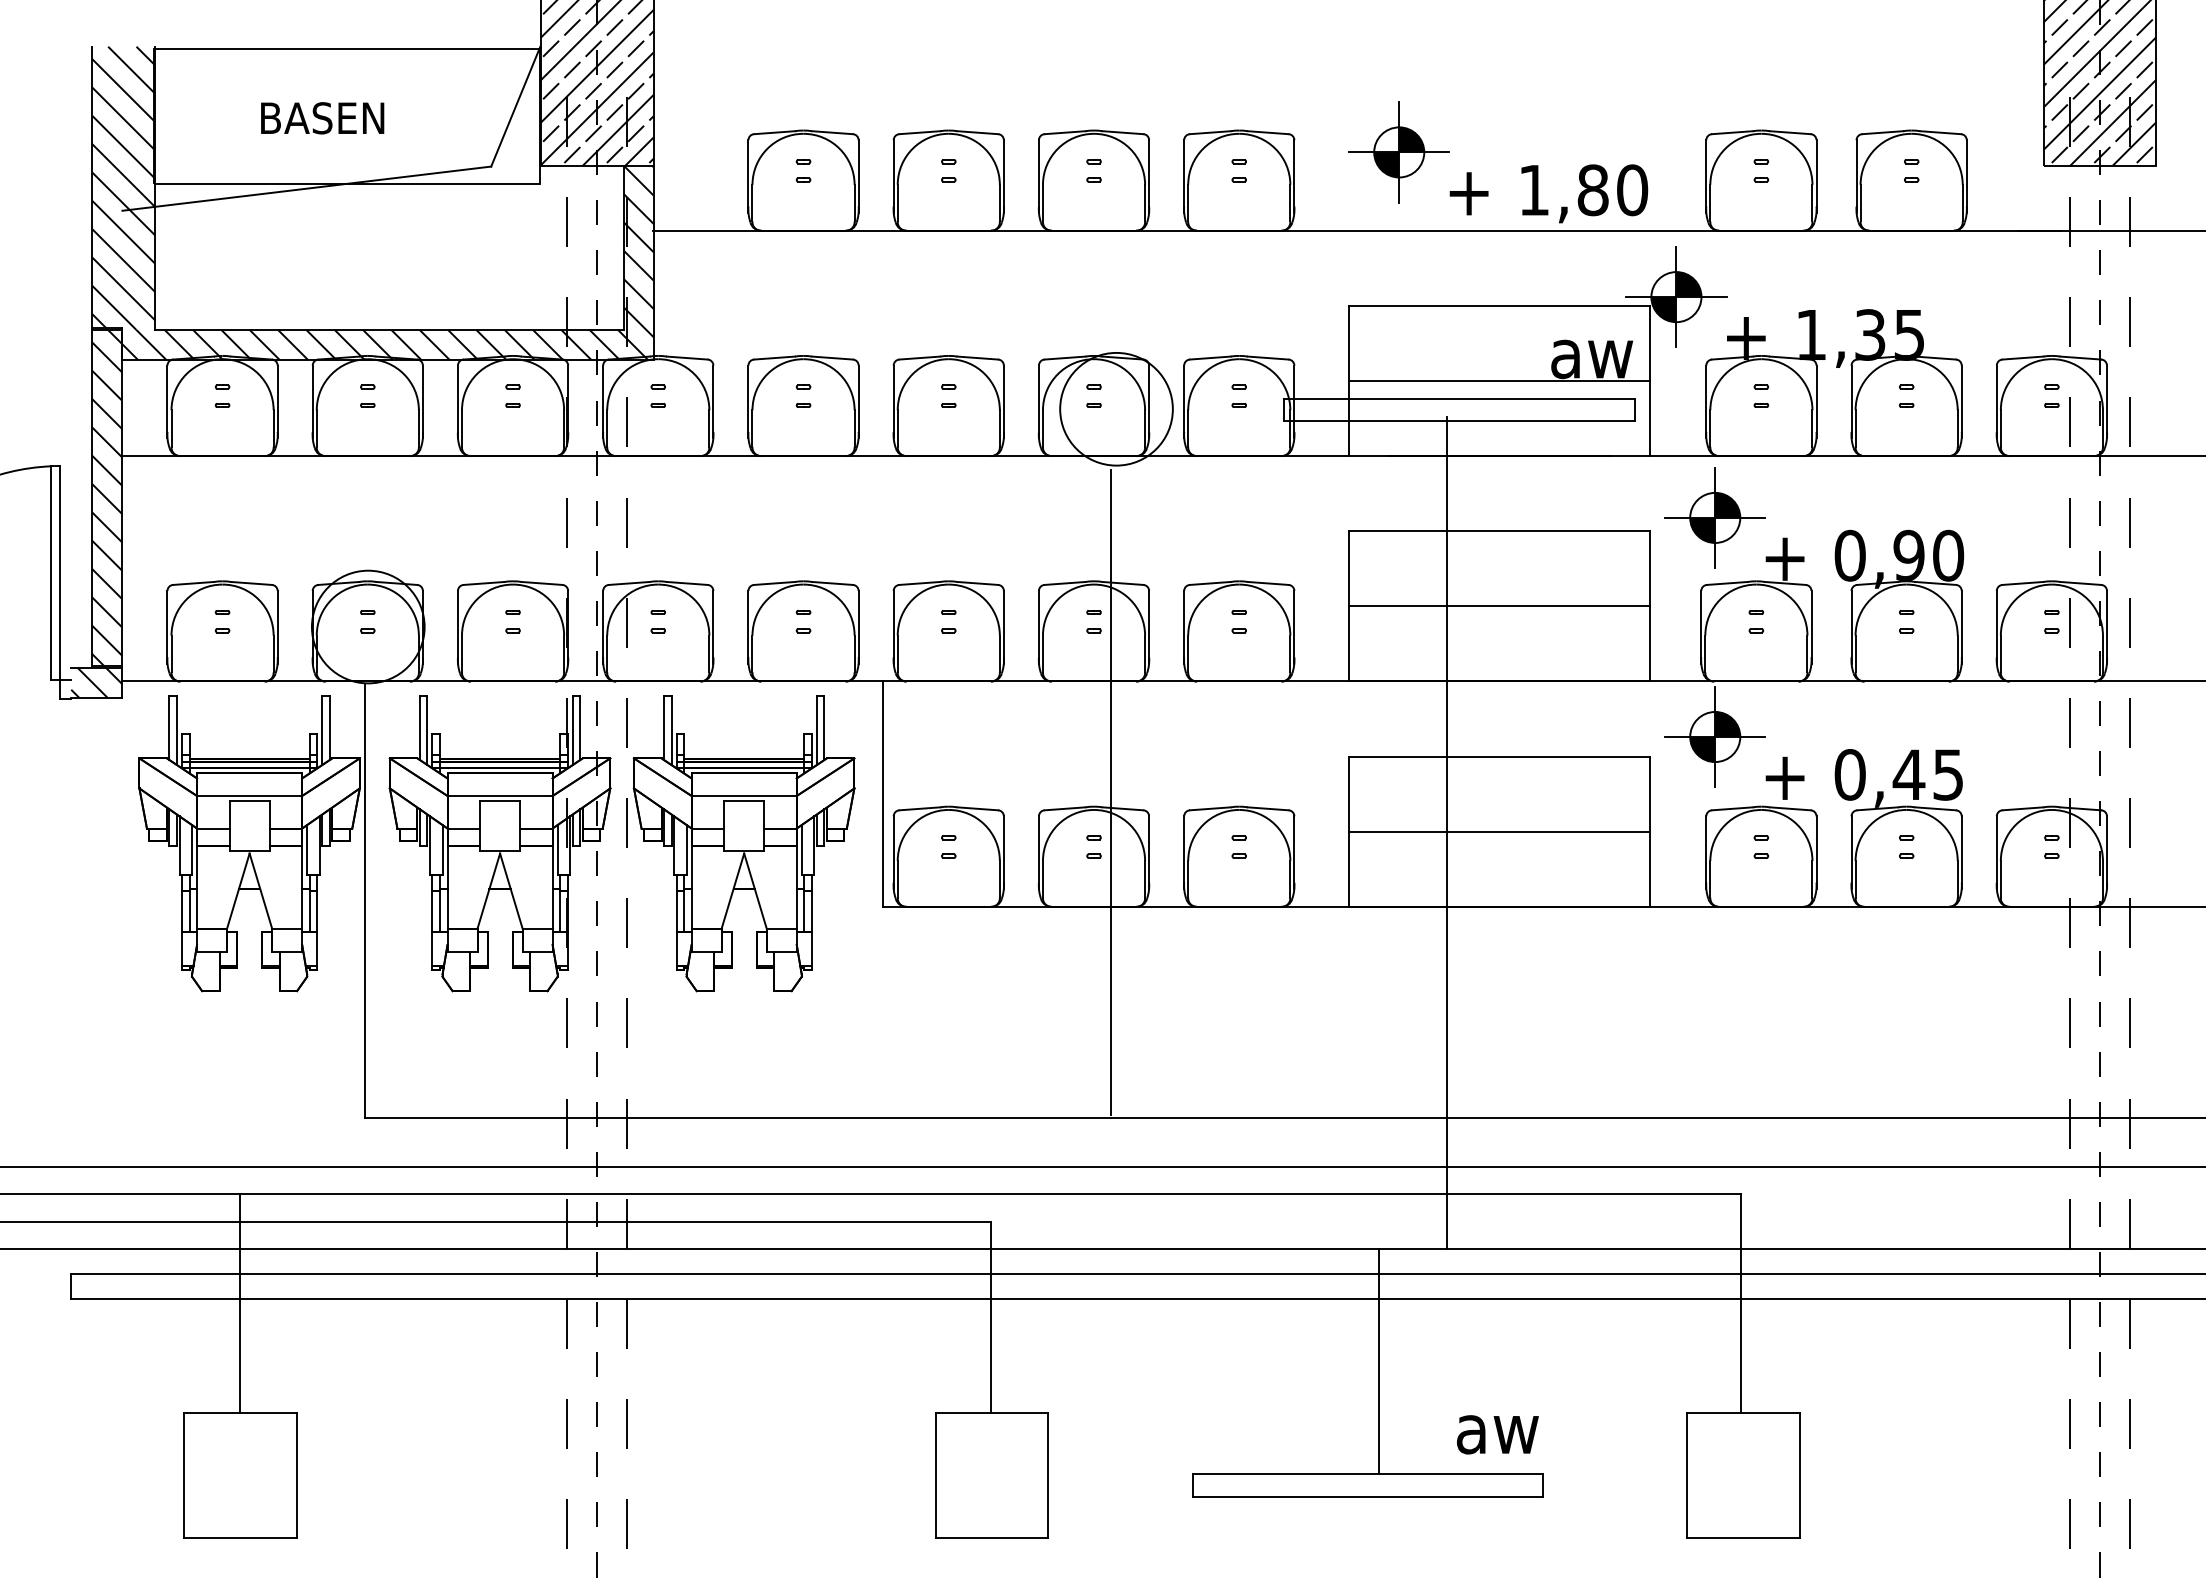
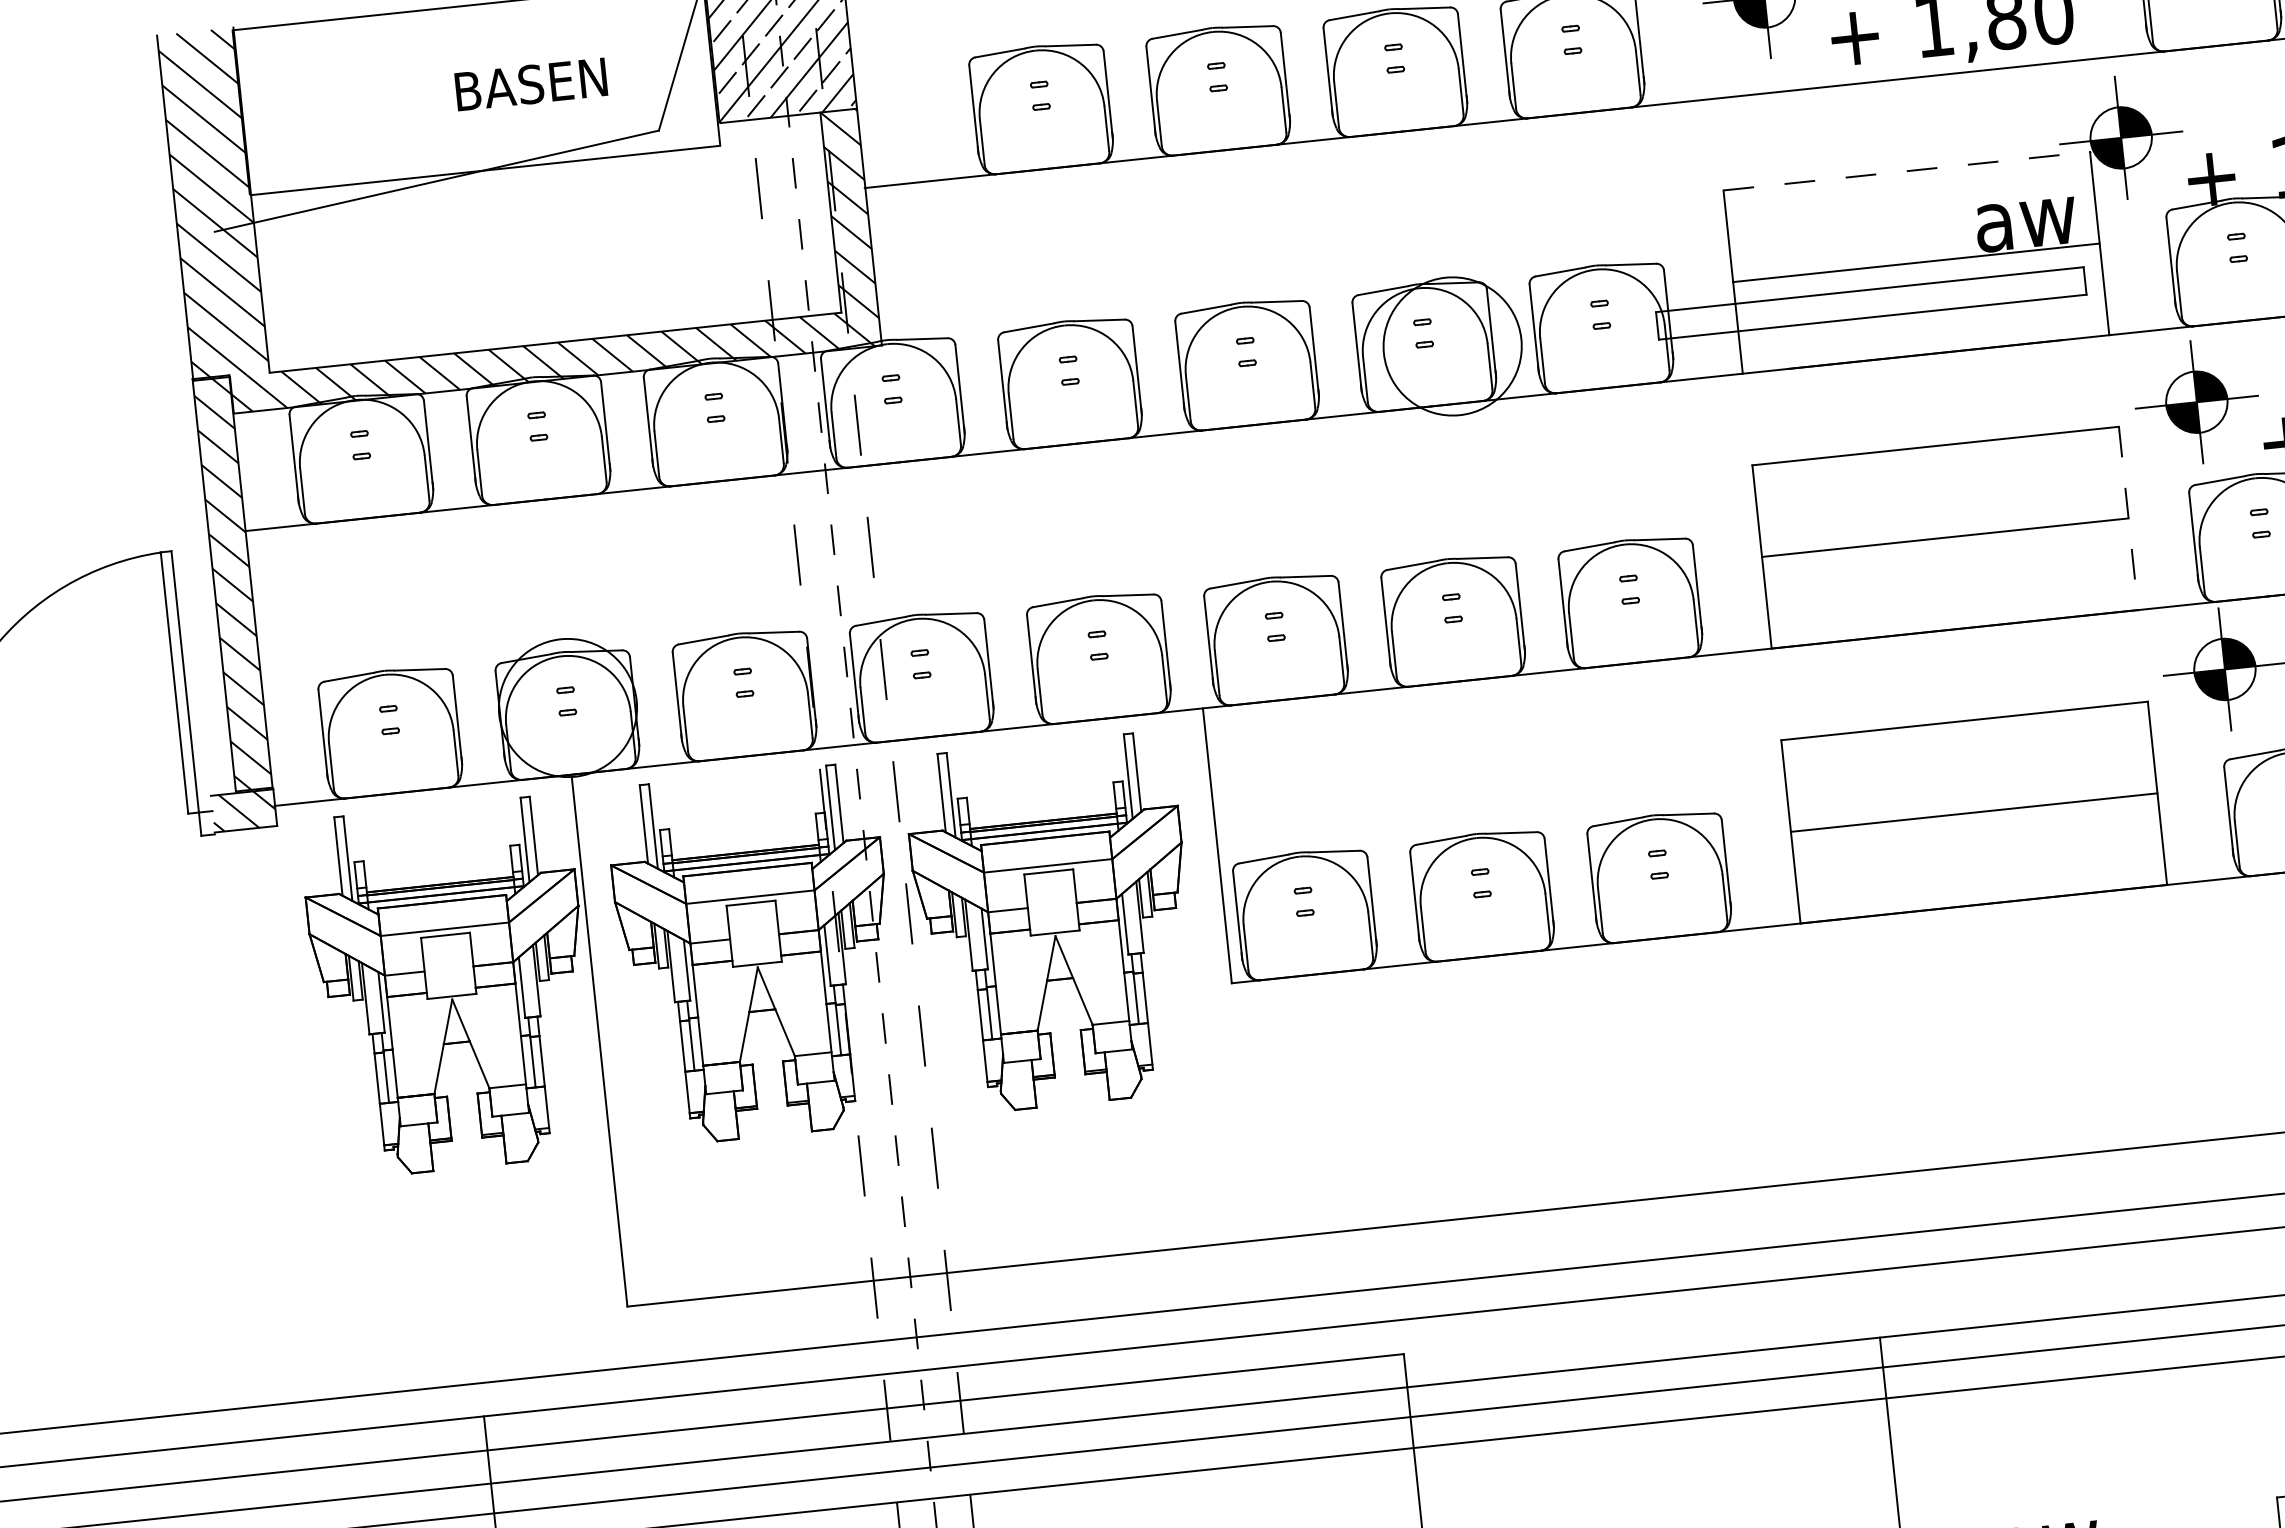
text: (322, 118) -> (531, 84), moved
line: (1500, 305) -> (1907, 170), solid -> dashed
line: (1649, 606) -> (2128, 518), solid -> dashed
line: (1110, 792) -> (1494, 814), removed
line: (1447, 832) -> (1910, 820), removed

